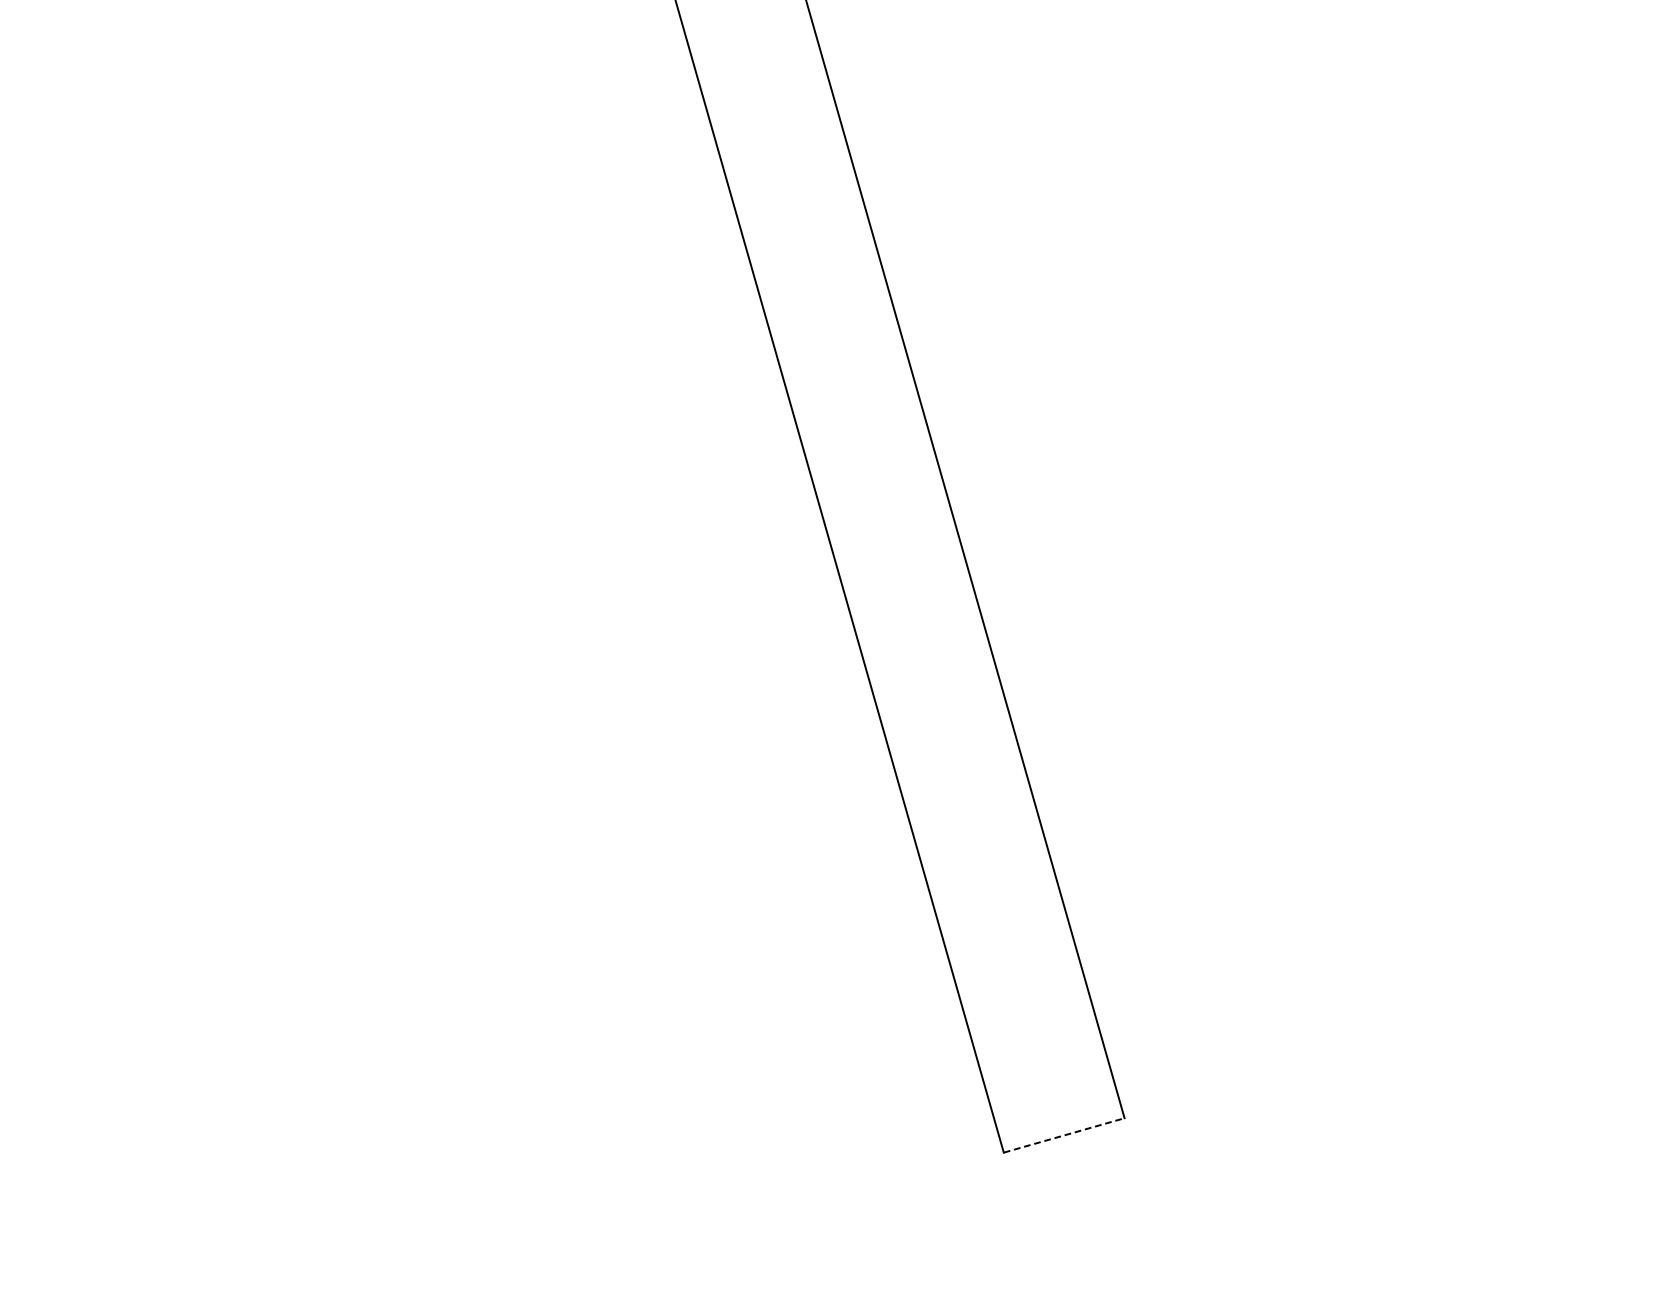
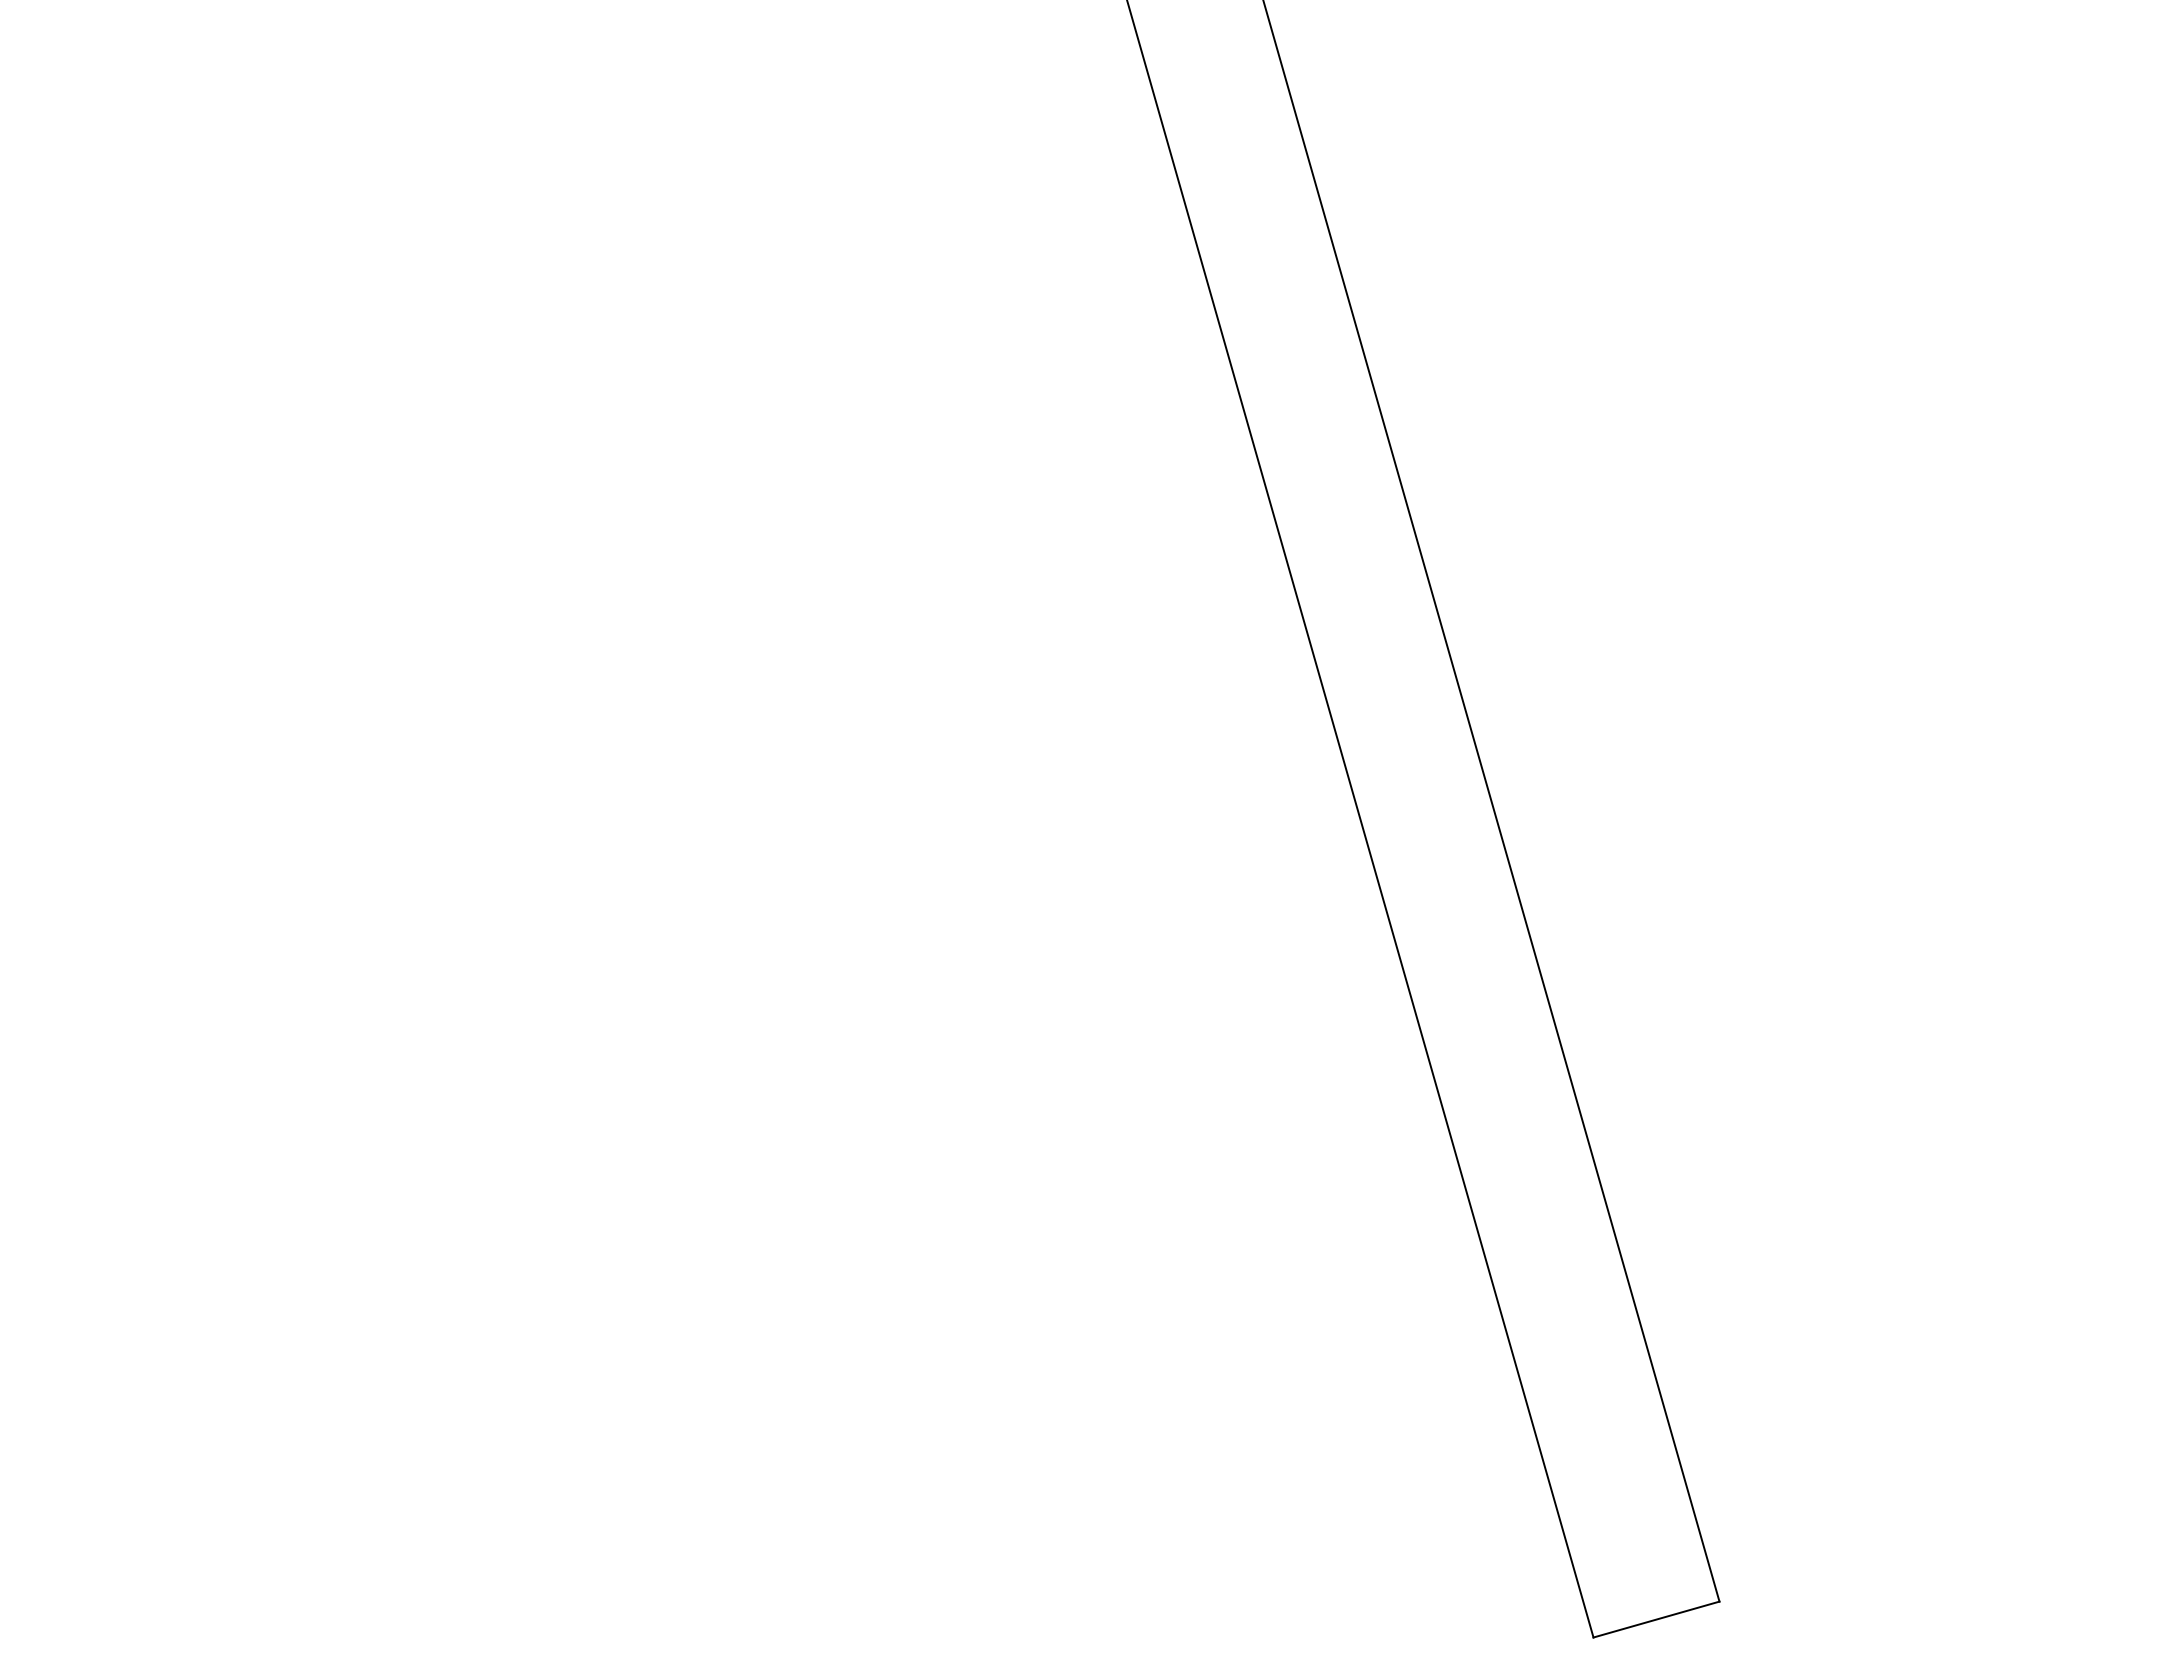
line: (1064, 1135) -> (1656, 1619), dashed -> solid

